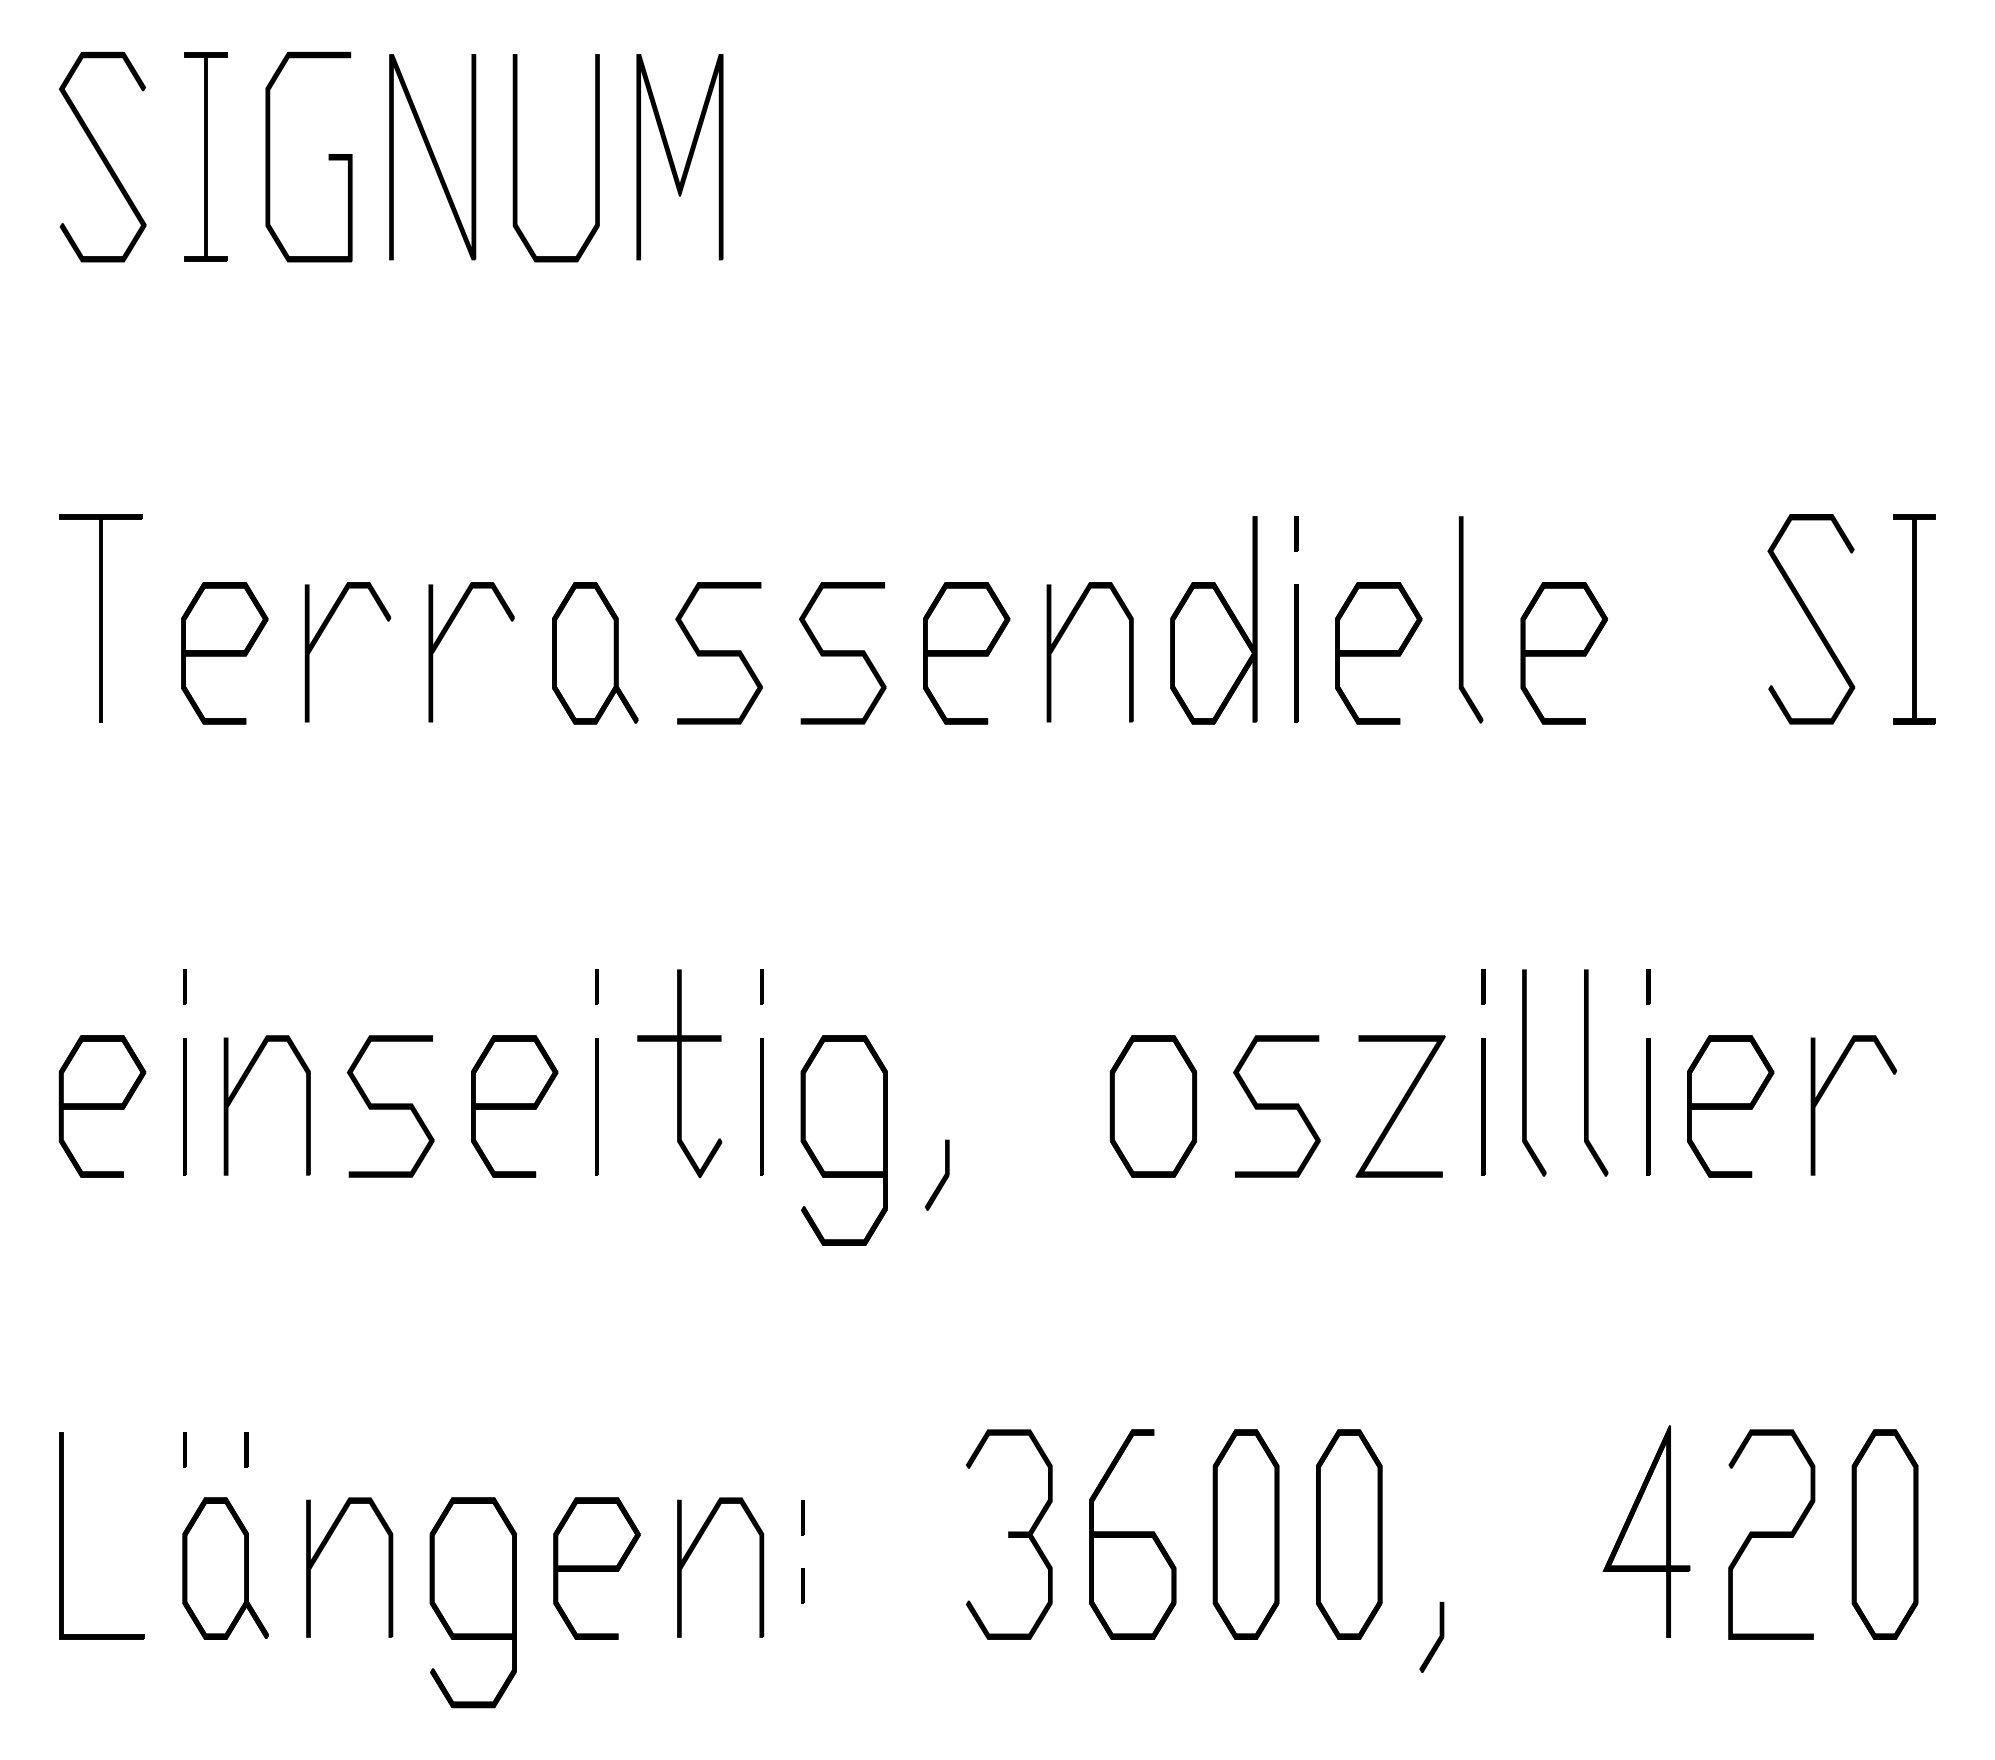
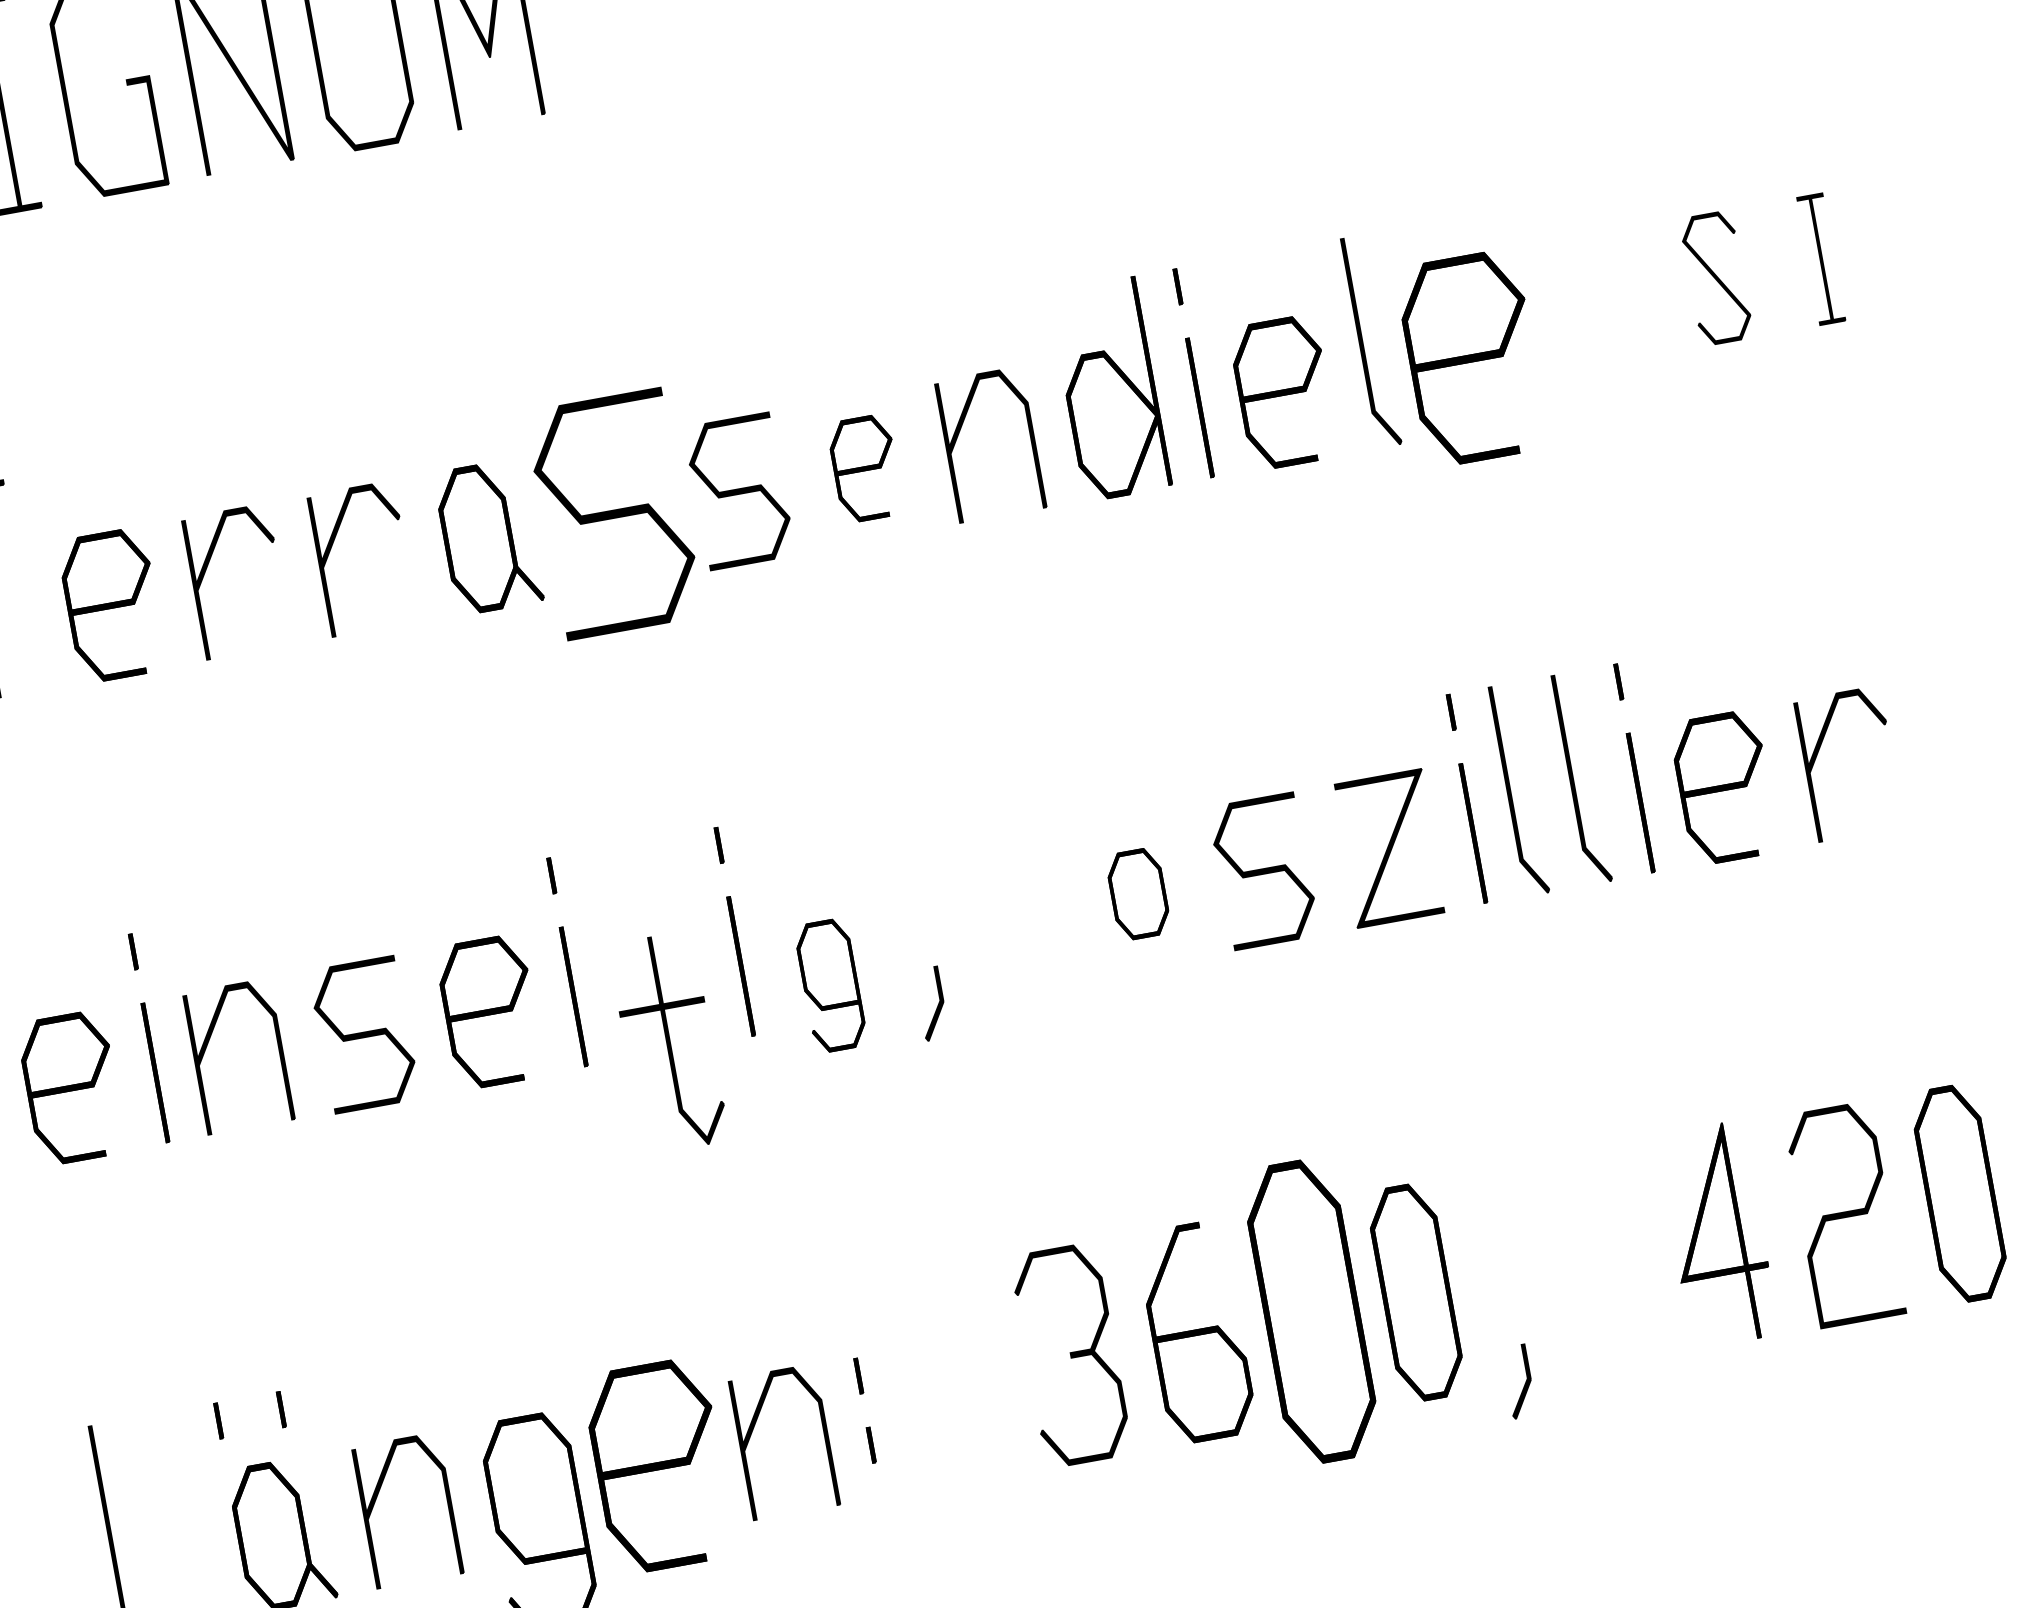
part: (1811, 619) -> (1716, 278), size x0.6
part: (1914, 619) -> (1821, 259), size x0.6
part: (718, 653) -> (613, 514), size x1.6
part: (966, 653) -> (865, 468), size x0.7
part: (1563, 653) -> (1471, 358), size x1.4
part: (679, 1073) -> (668, 1042), moved
part: (1152, 1106) -> (1137, 894), size x0.6
part: (843, 1140) -> (830, 985), size x0.6
part: (1245, 1534) -> (1311, 1311), size x1.4
part: (596, 1568) -> (658, 1465), size x1.4

